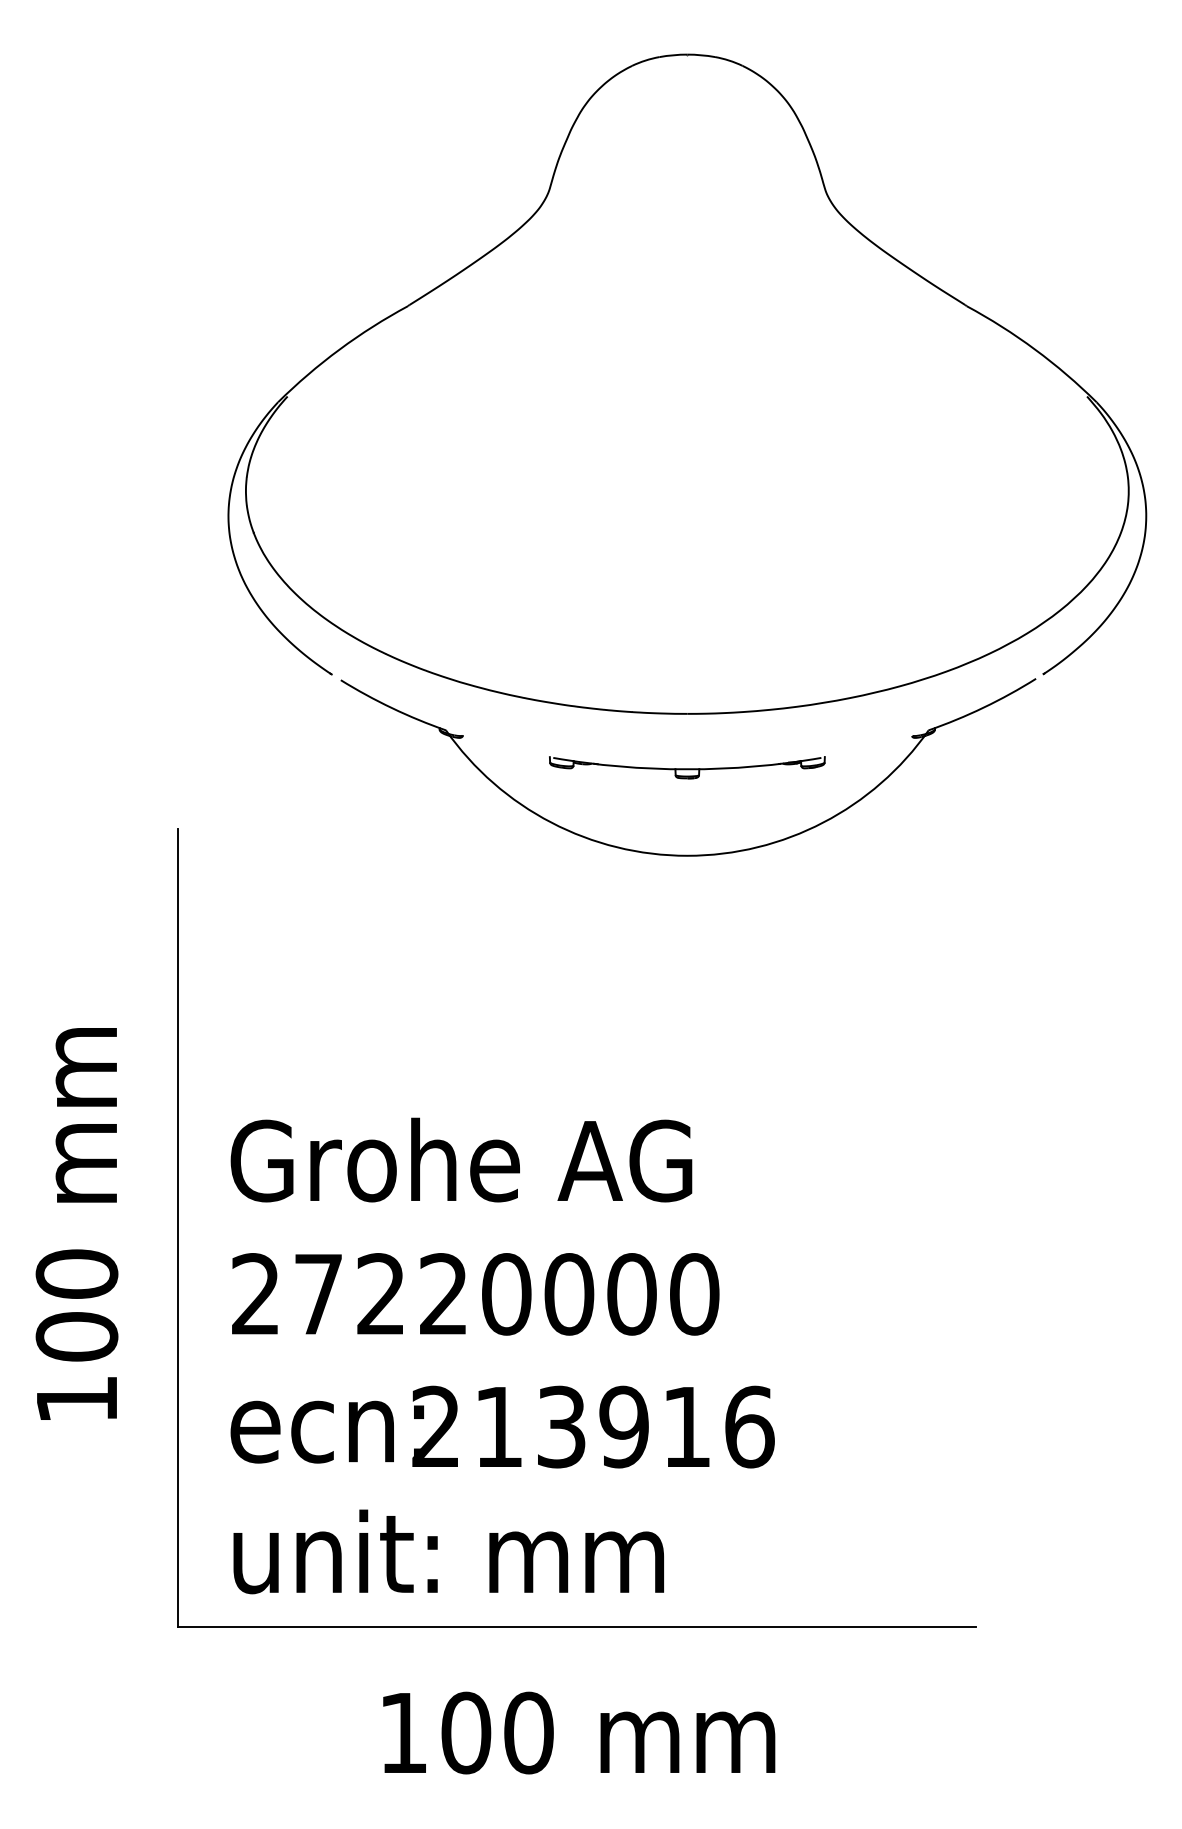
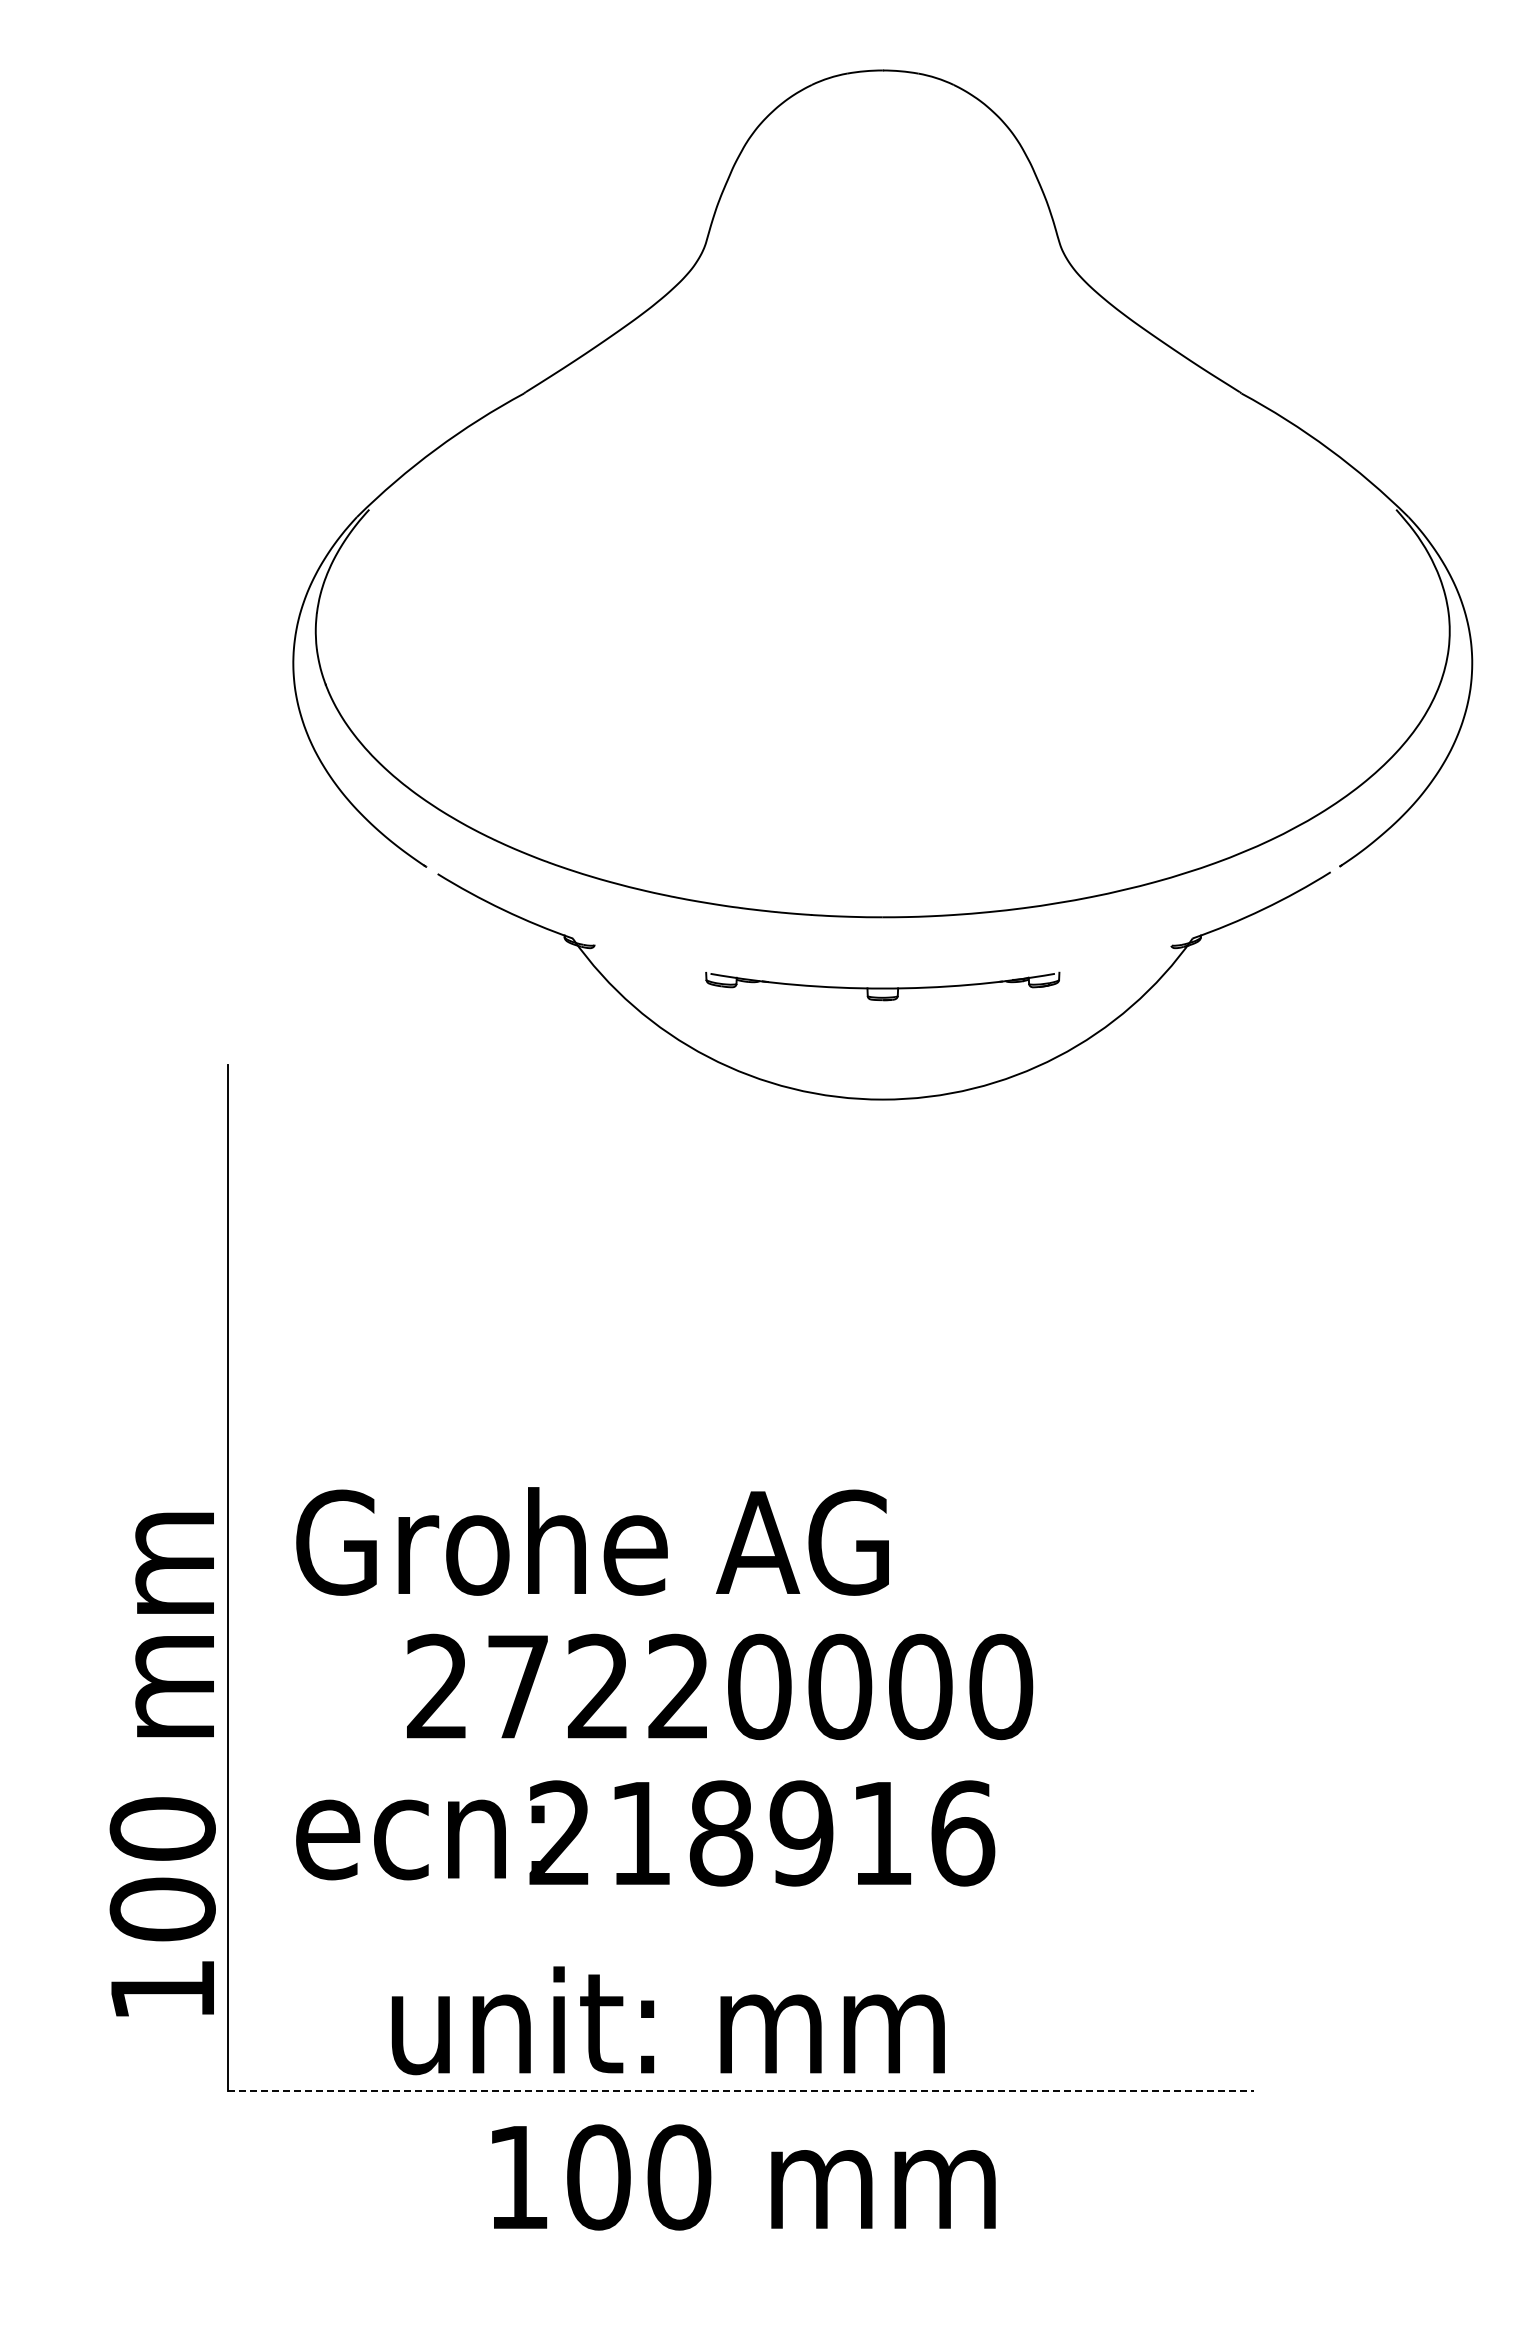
text: (461, 1160) -> (592, 1541), moved
text: (76, 1223) -> (162, 1764), moved
text: (476, 1294) -> (720, 1686), moved
text: (561, 1427) -> (721, 1833), 213916 -> 218916
text: (448, 1551) -> (667, 2020), moved
line: (576, 1627) -> (740, 2090), solid -> dashed
text: (578, 1733) -> (743, 2177), moved

